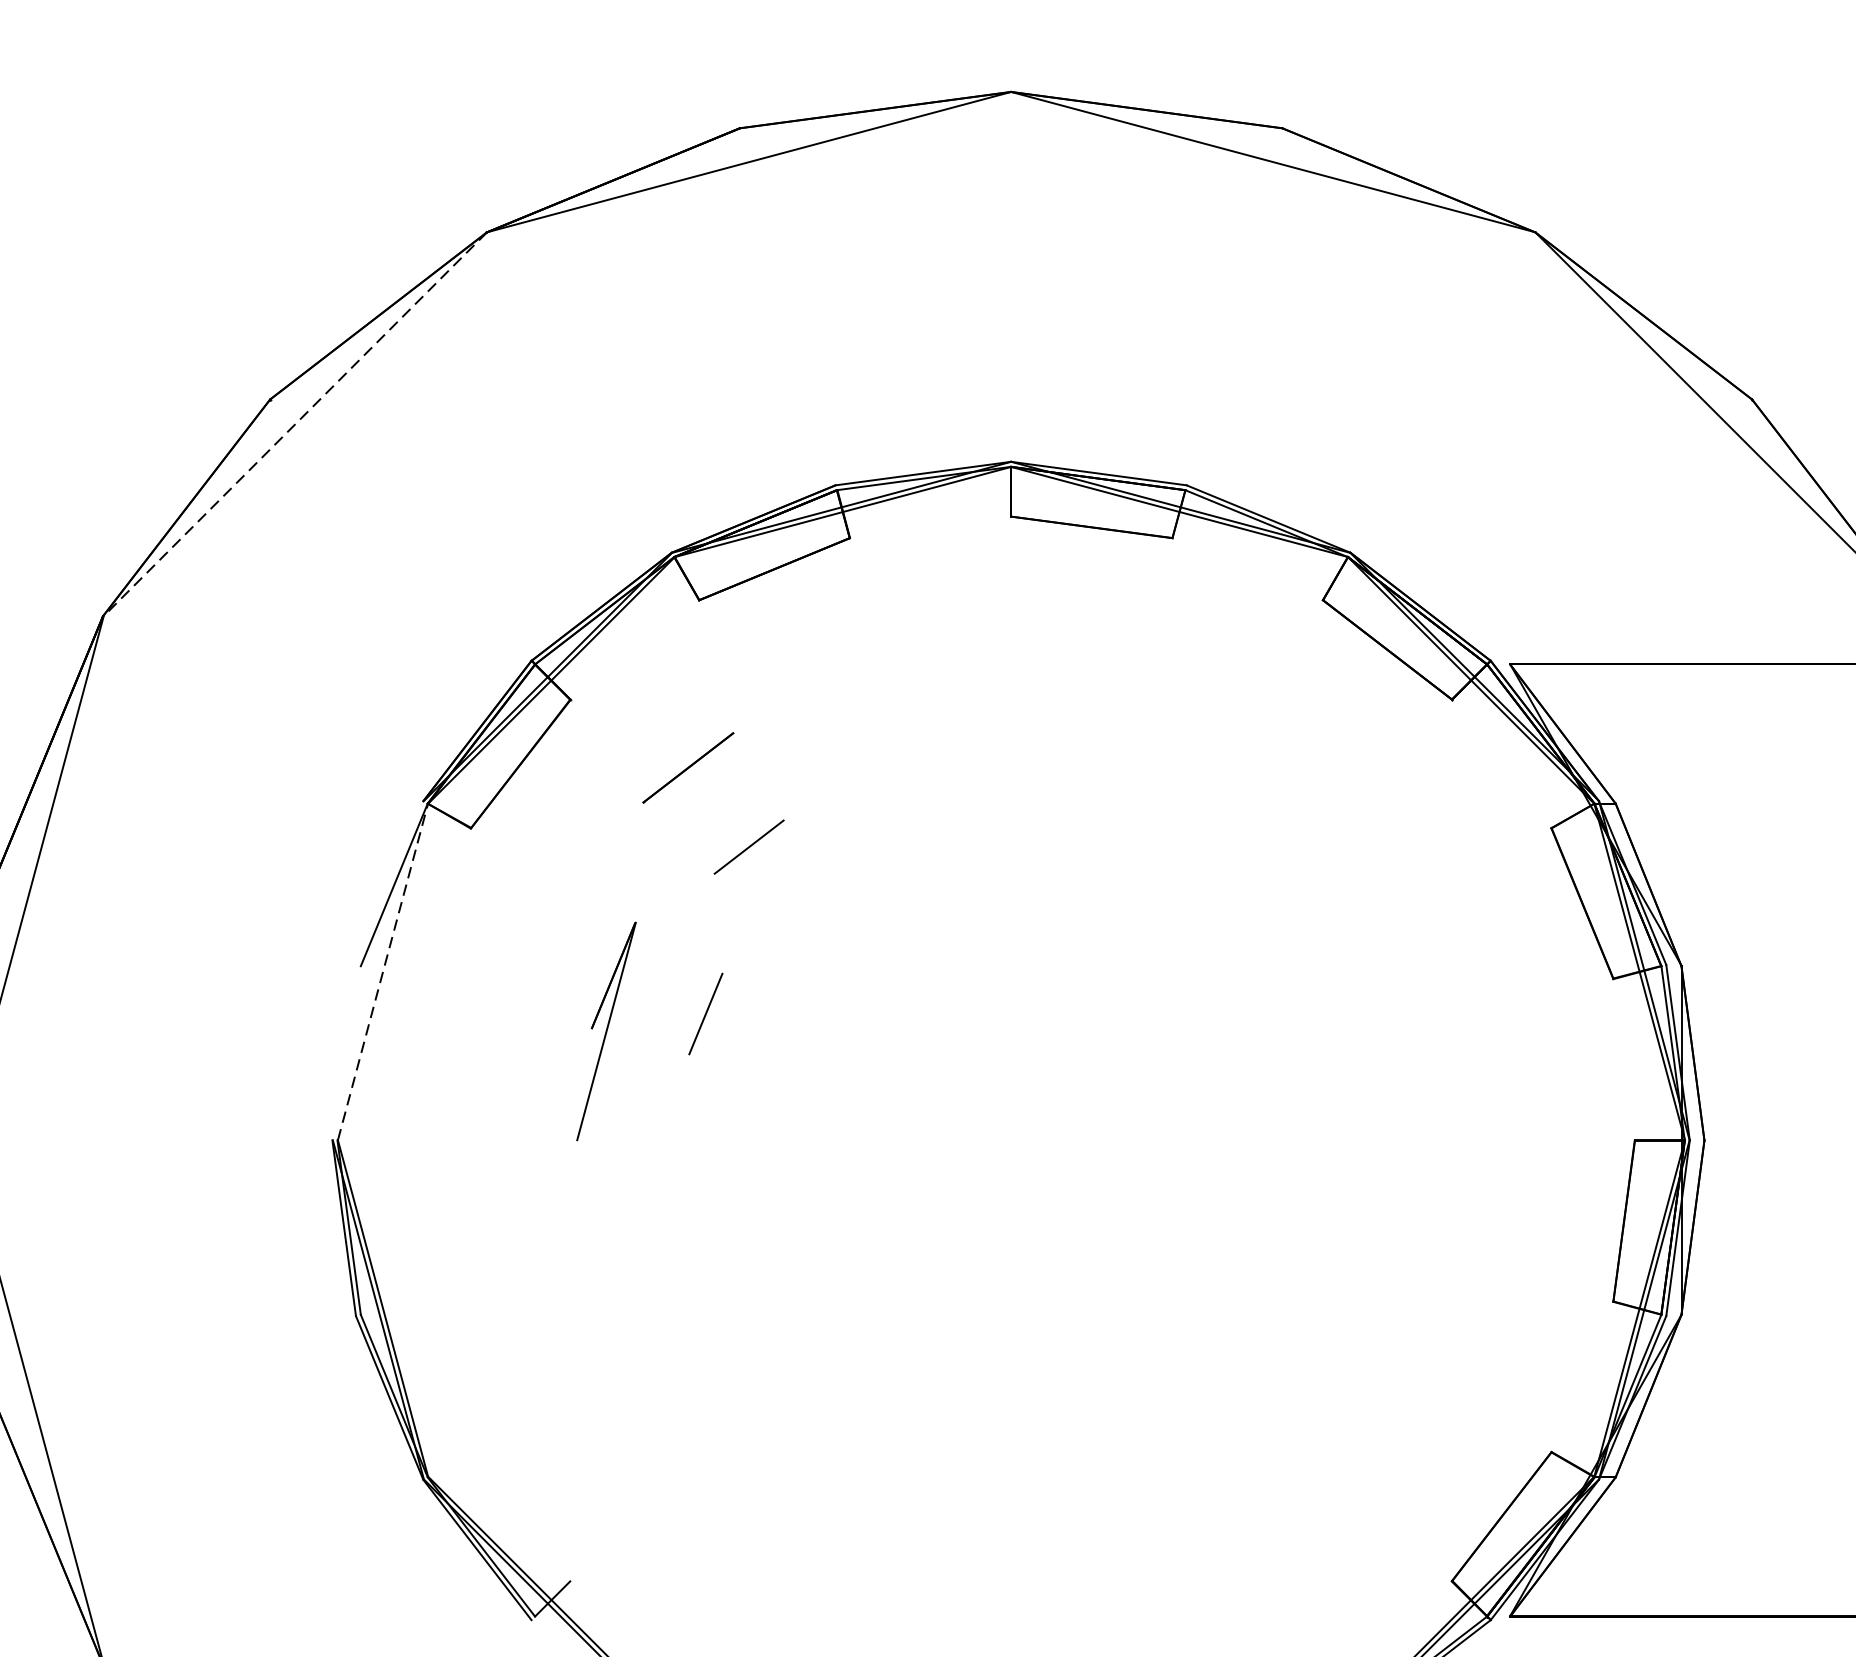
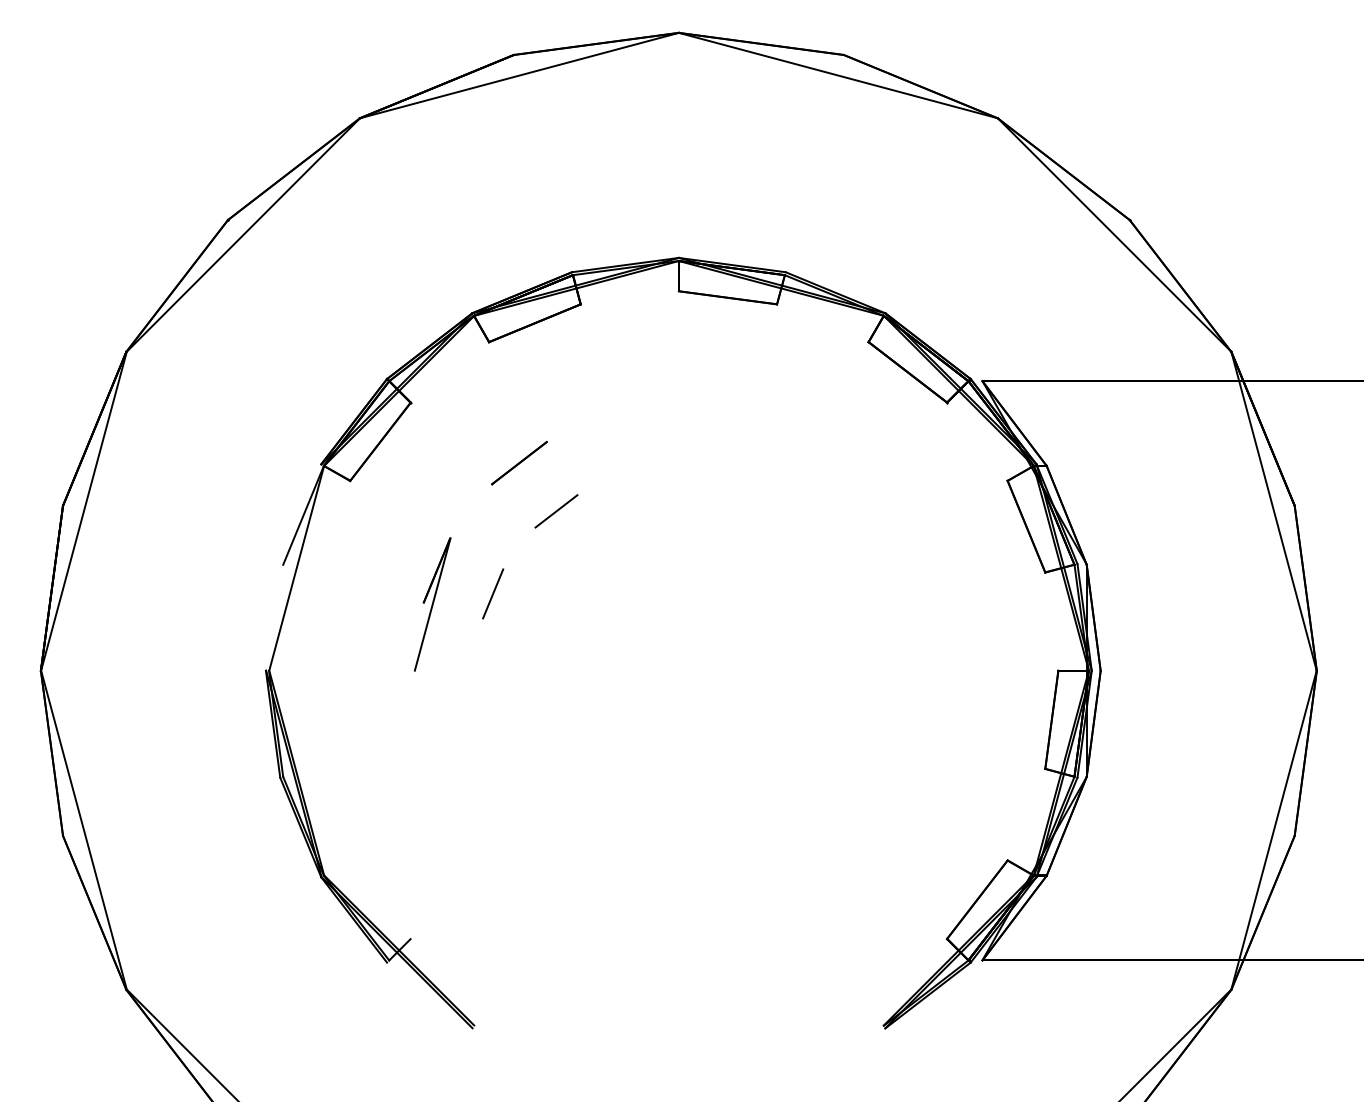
line: (295, 424) -> (243, 235), dashed -> solid
part: (686, 771) -> (518, 465), moved
line: (382, 972) -> (296, 568), dashed -> solid

